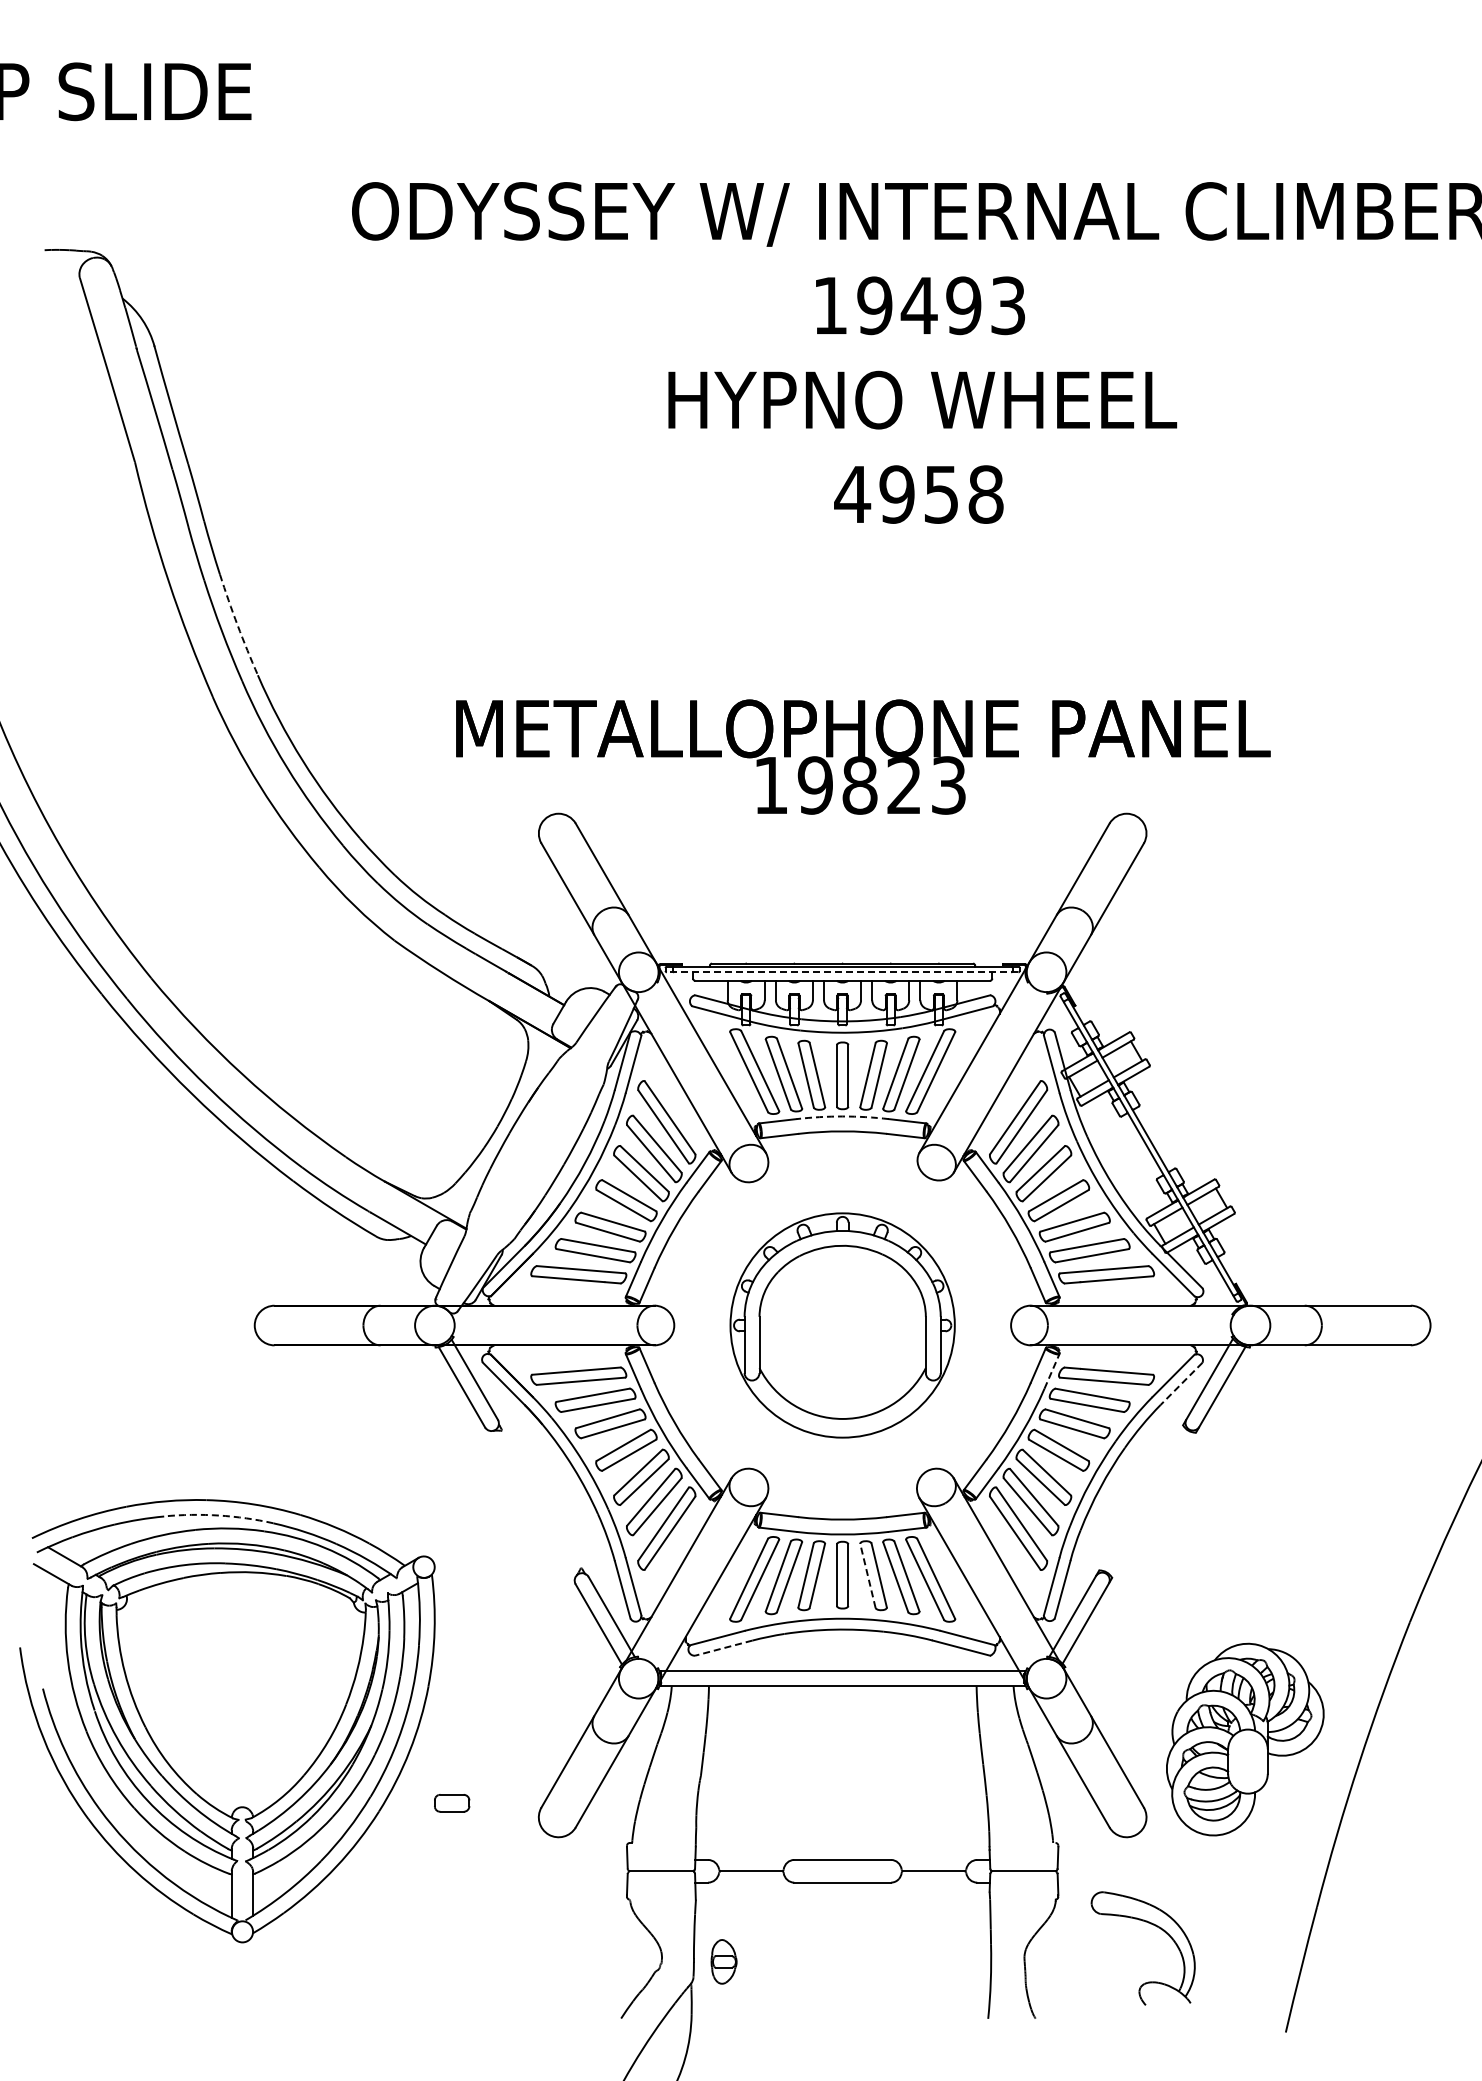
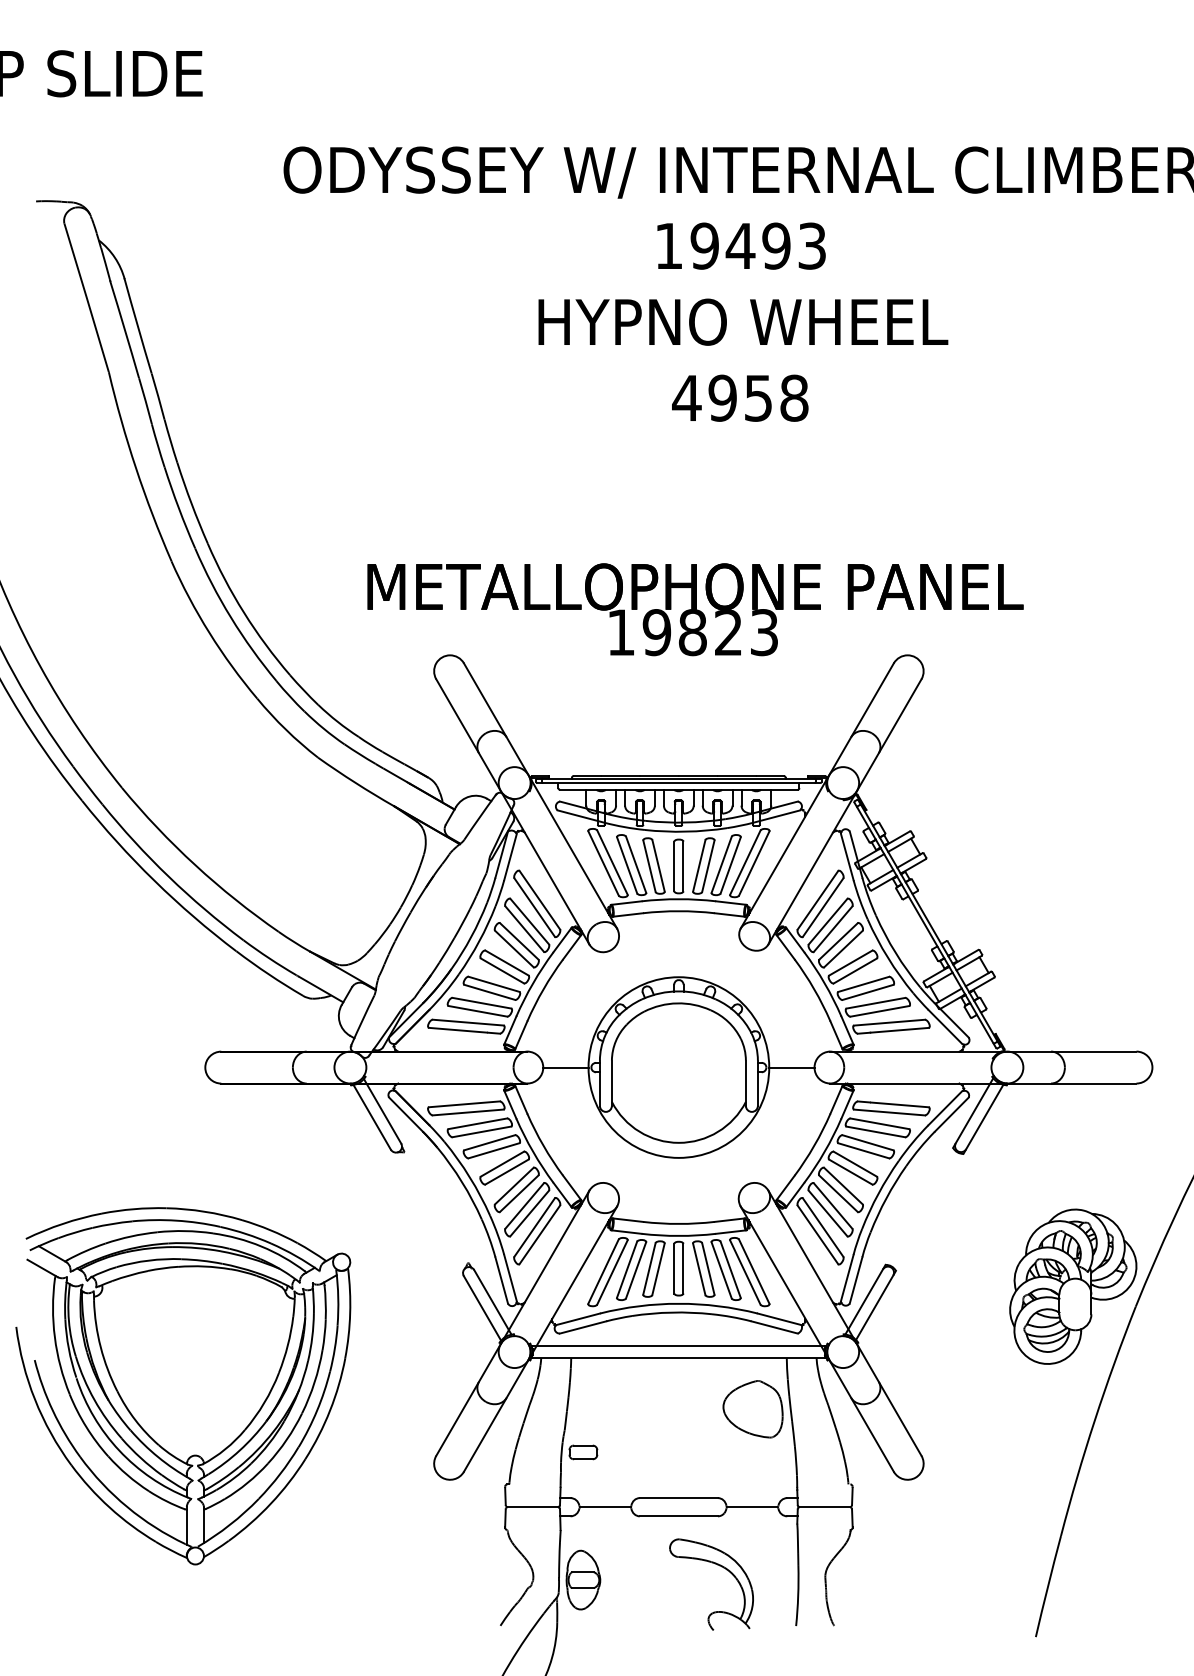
arc: (237, 625) -> (191, 503), dashed -> solid
line: (842, 972) -> (678, 783), dashed -> solid
arc: (842, 1116) -> (678, 899), dashed -> solid
line: (702, 1325) -> (565, 1067), added
line: (982, 1325) -> (791, 1067), added
line: (1051, 1371) -> (847, 1104), dashed -> solid
line: (1181, 1383) -> (951, 1114), dashed -> solid
arc: (218, 1515) -> (176, 1220), dashed -> solid
line: (867, 1575) -> (698, 1268), dashed -> solid
line: (723, 1648) -> (582, 1327), dashed -> solid
part: (1245, 1739) -> (1073, 1286), moved
part: (934, 1749) -> (752, 1409), added
part: (452, 1803) -> (583, 1452), moved
part: (1150, 1924) -> (717, 1565), moved
part: (723, 1961) -> (582, 1579), size x1.67

